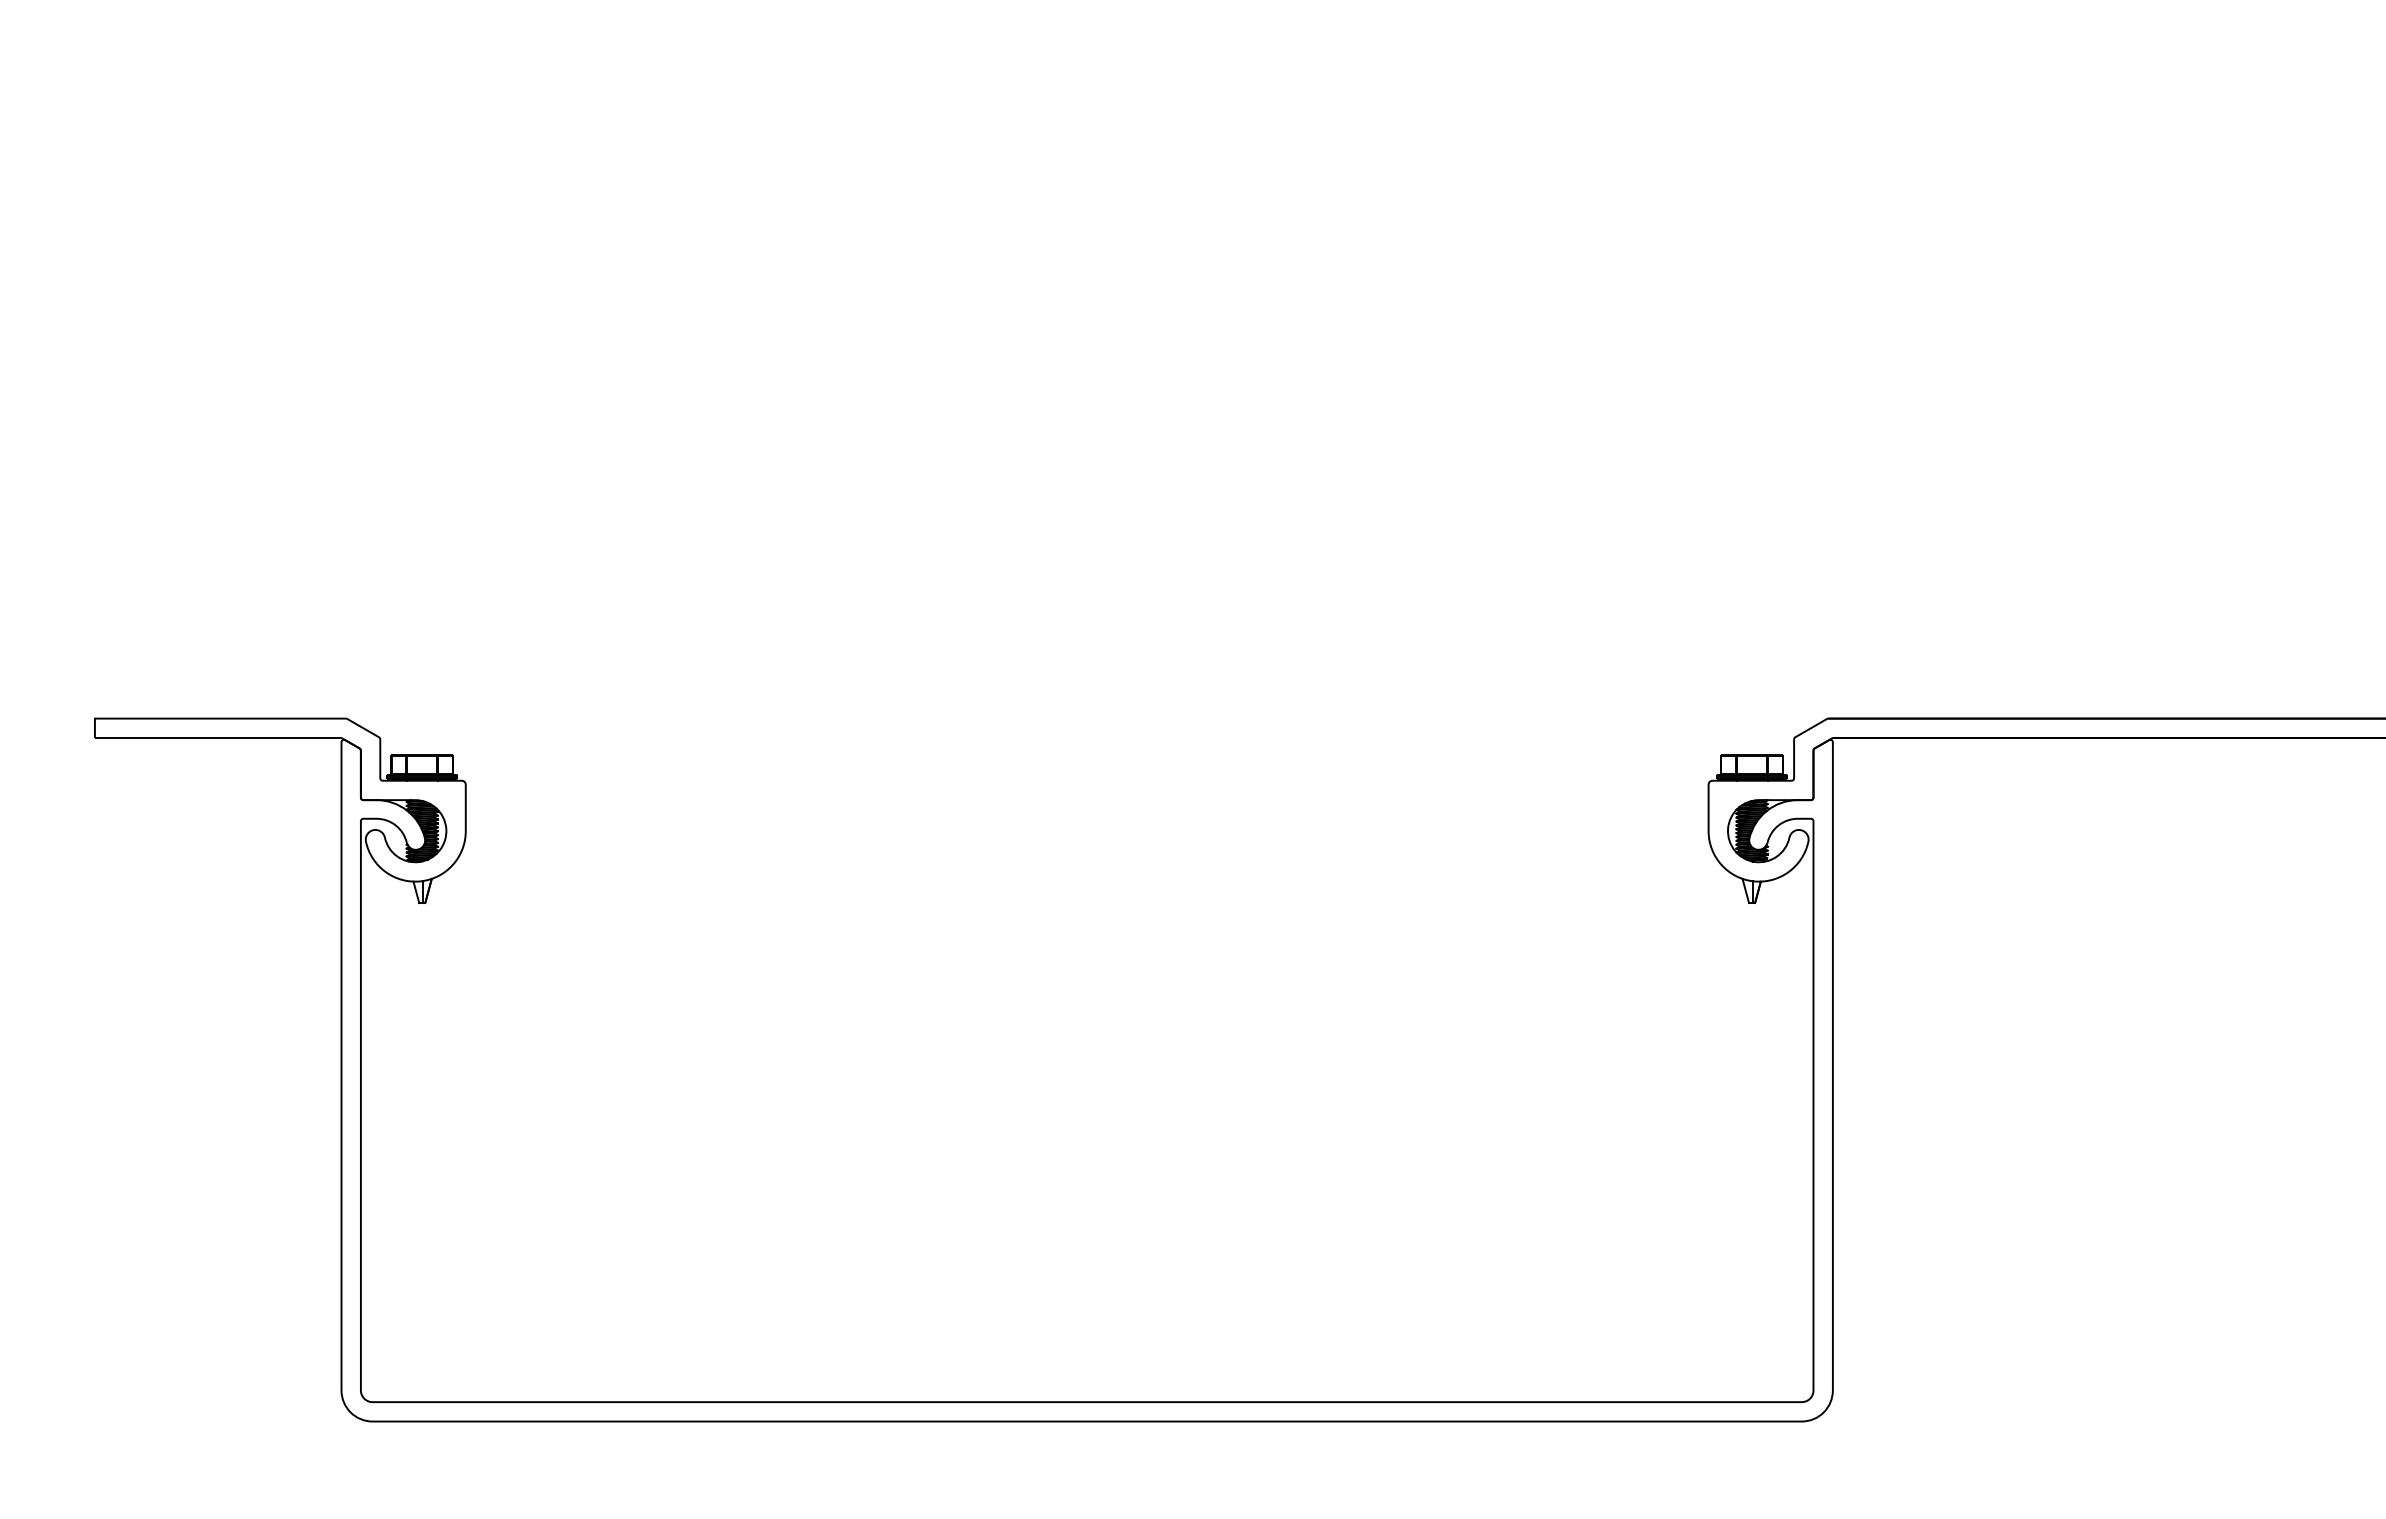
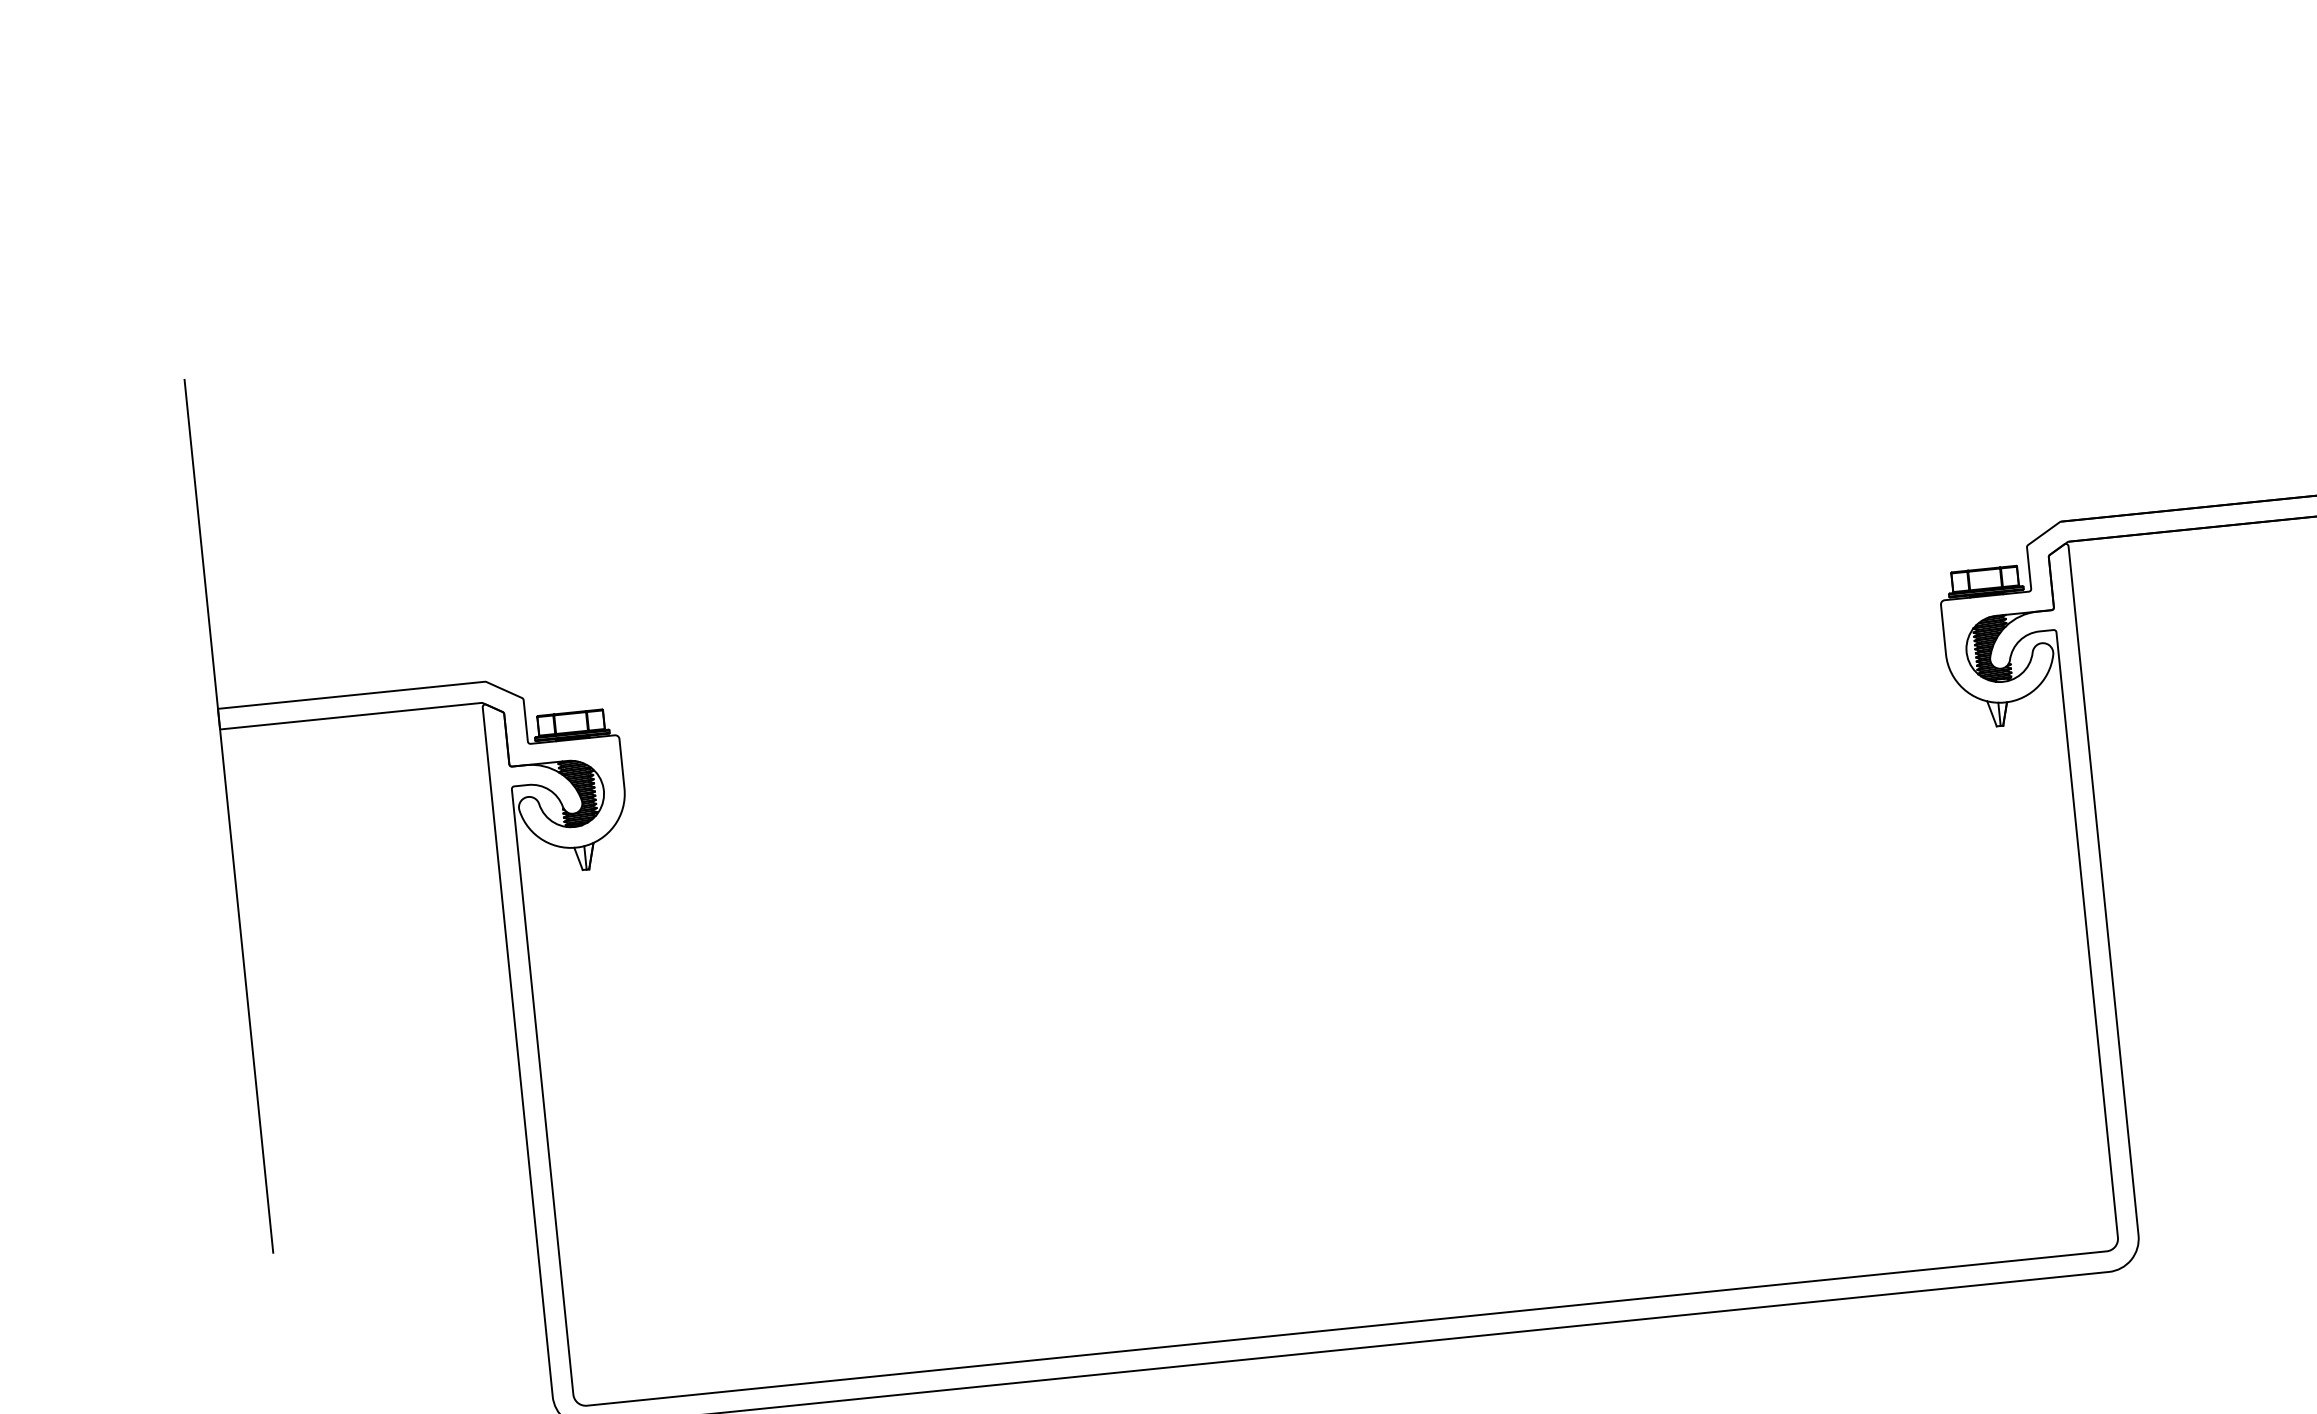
line: (94, 819) -> (228, 816), added

